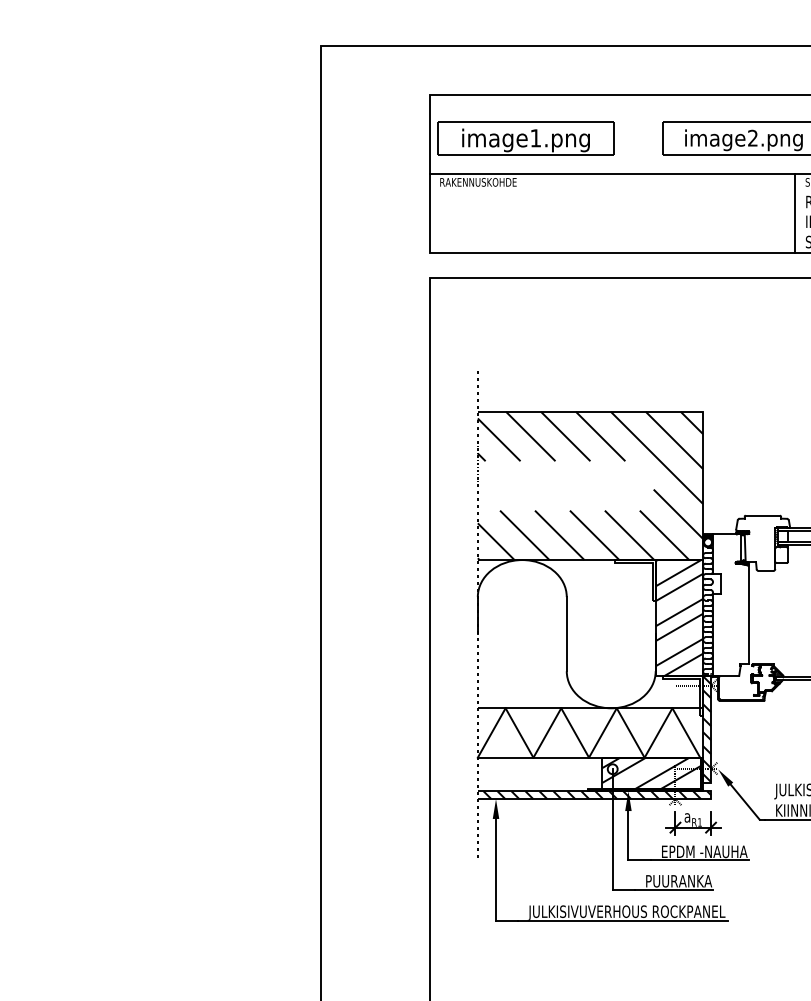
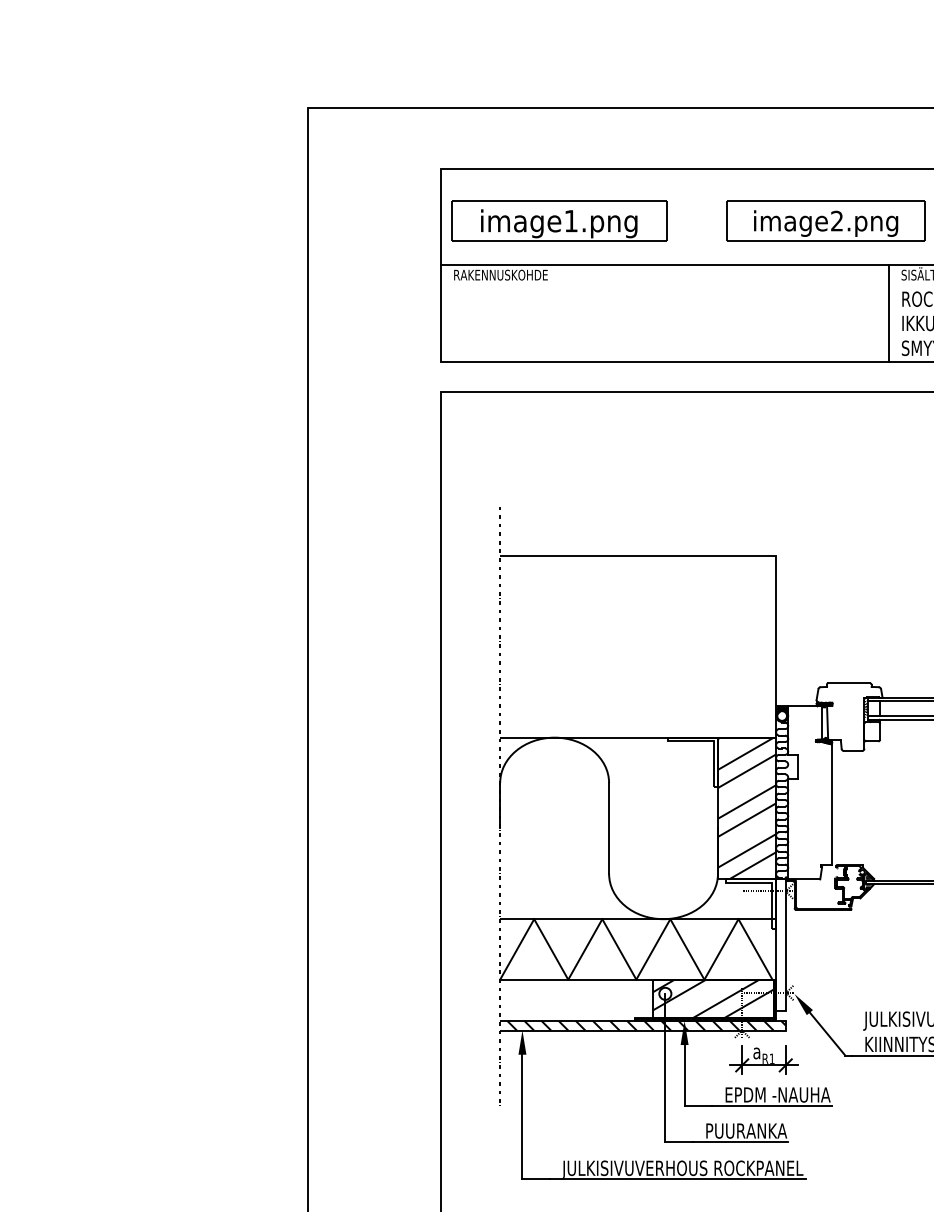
hatch: (590, 485) -> (638, 646), removed
hatch: (707, 729) -> (781, 945), removed

